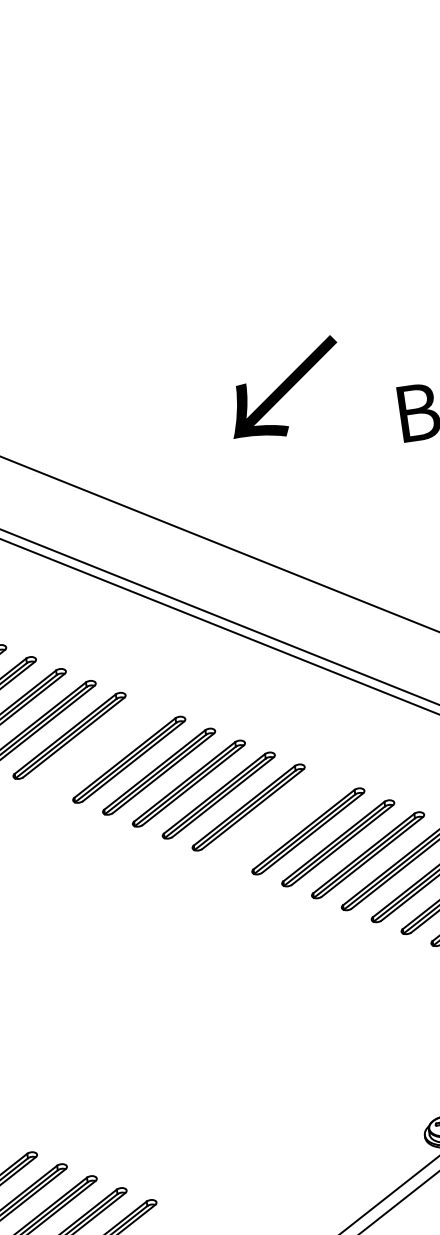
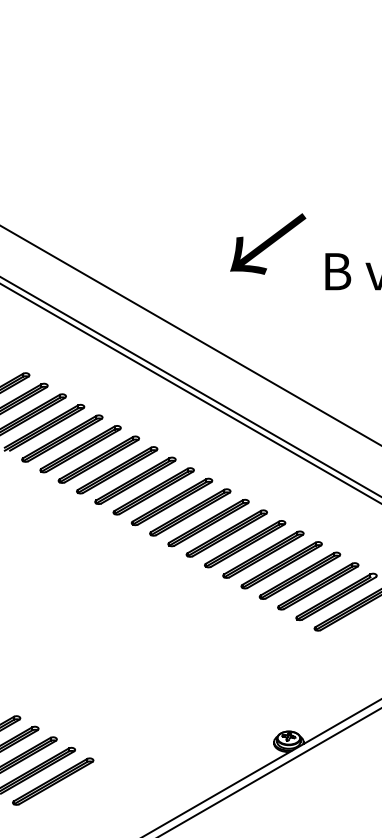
text: (285, 388) -> (268, 243), moved
part: (98, 747) -> (98, 459), added
part: (278, 818) -> (208, 522), added

